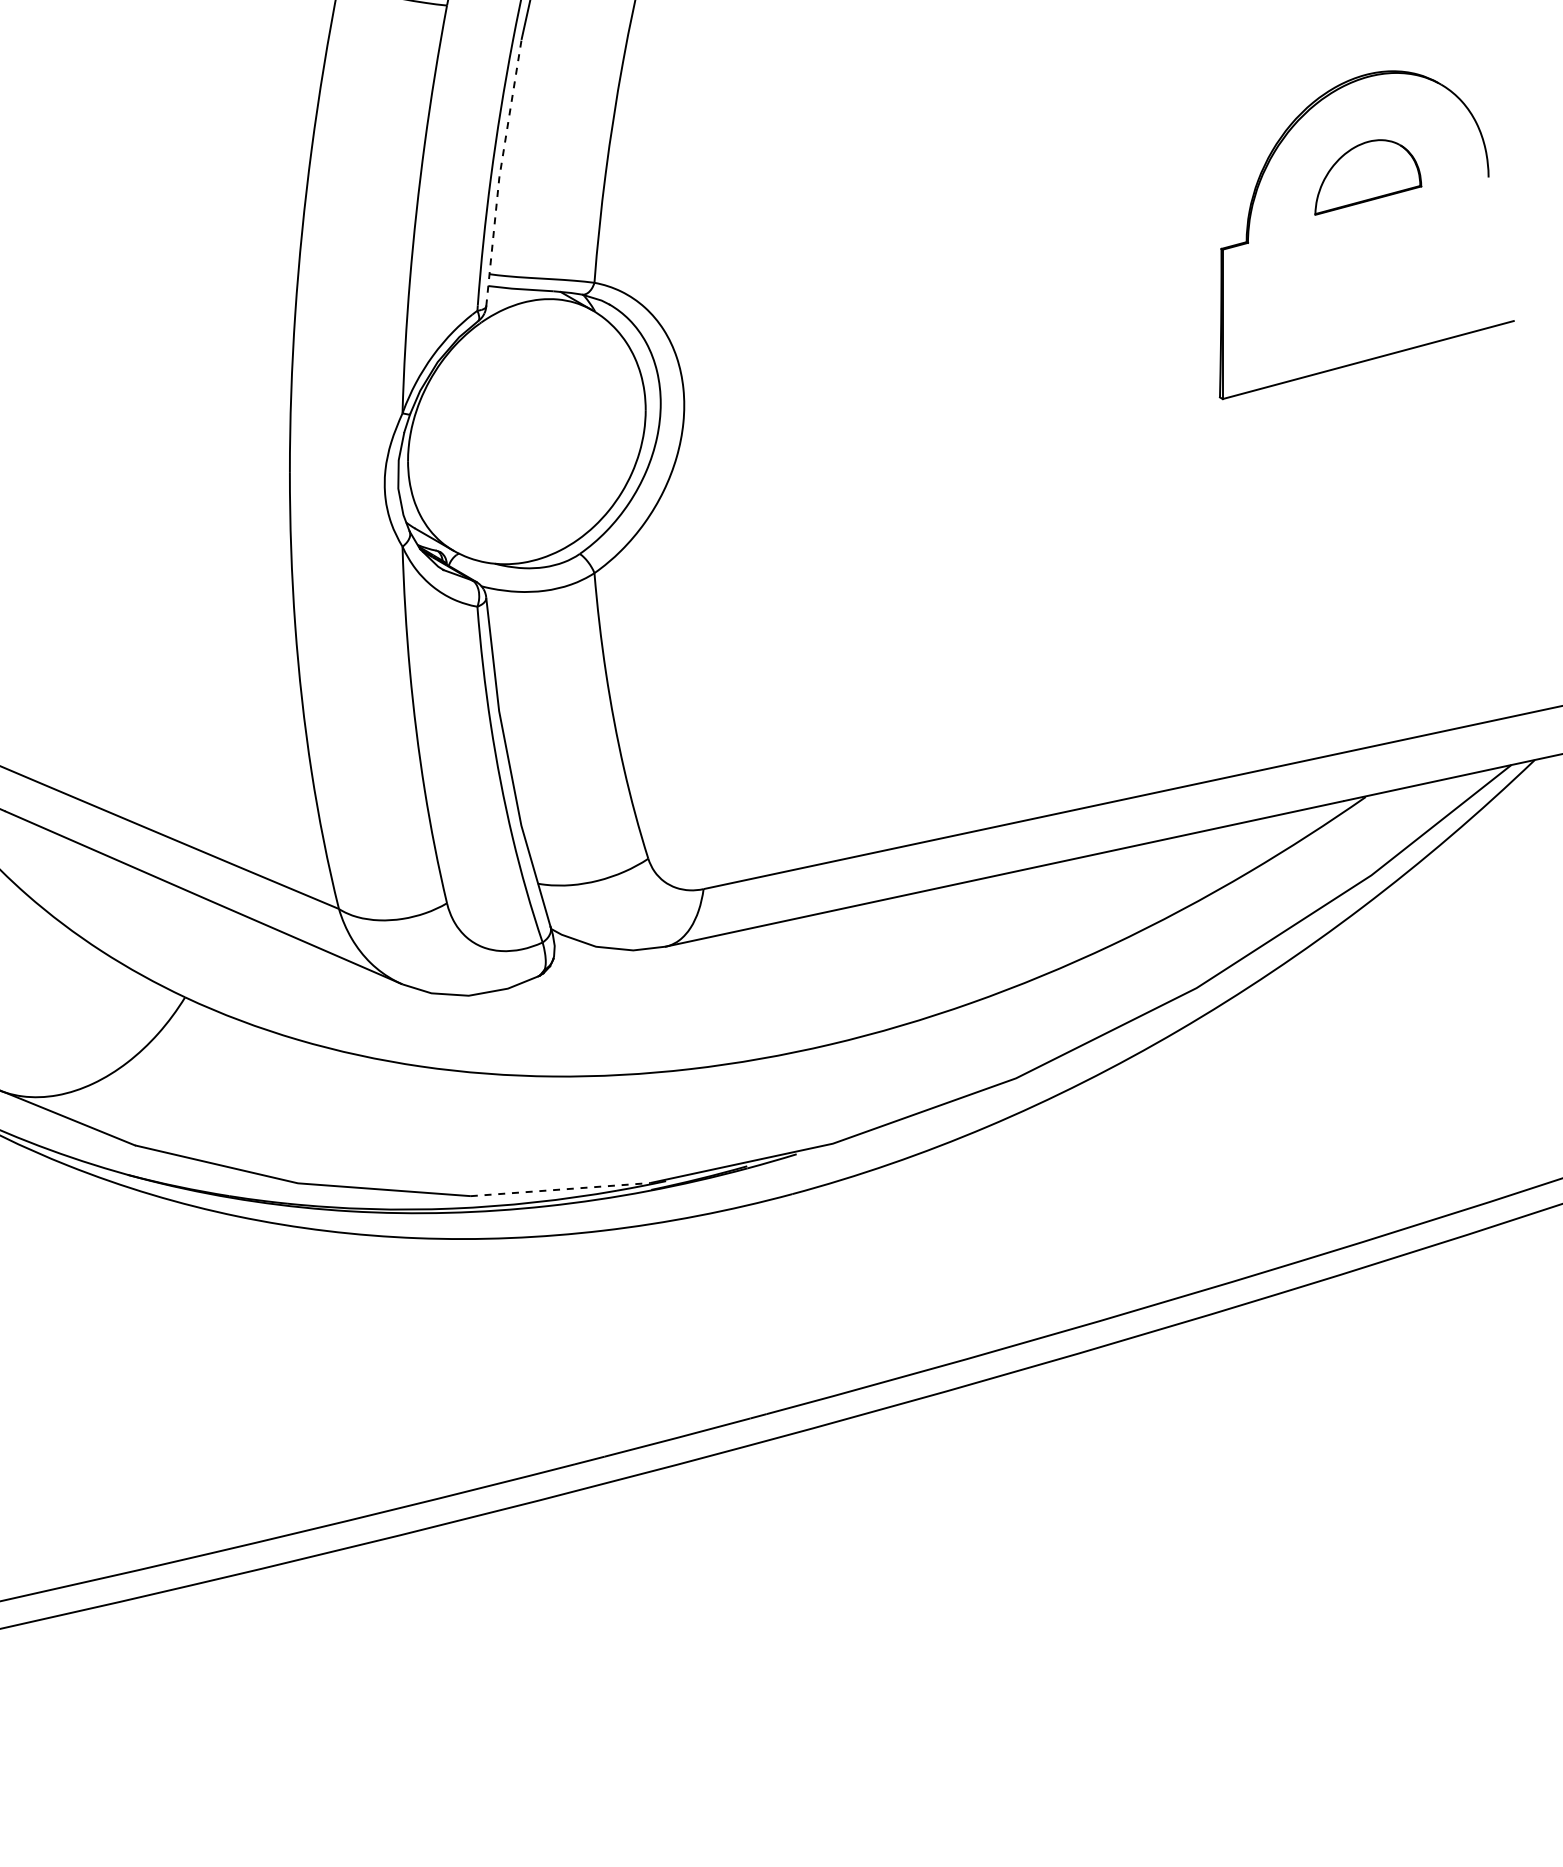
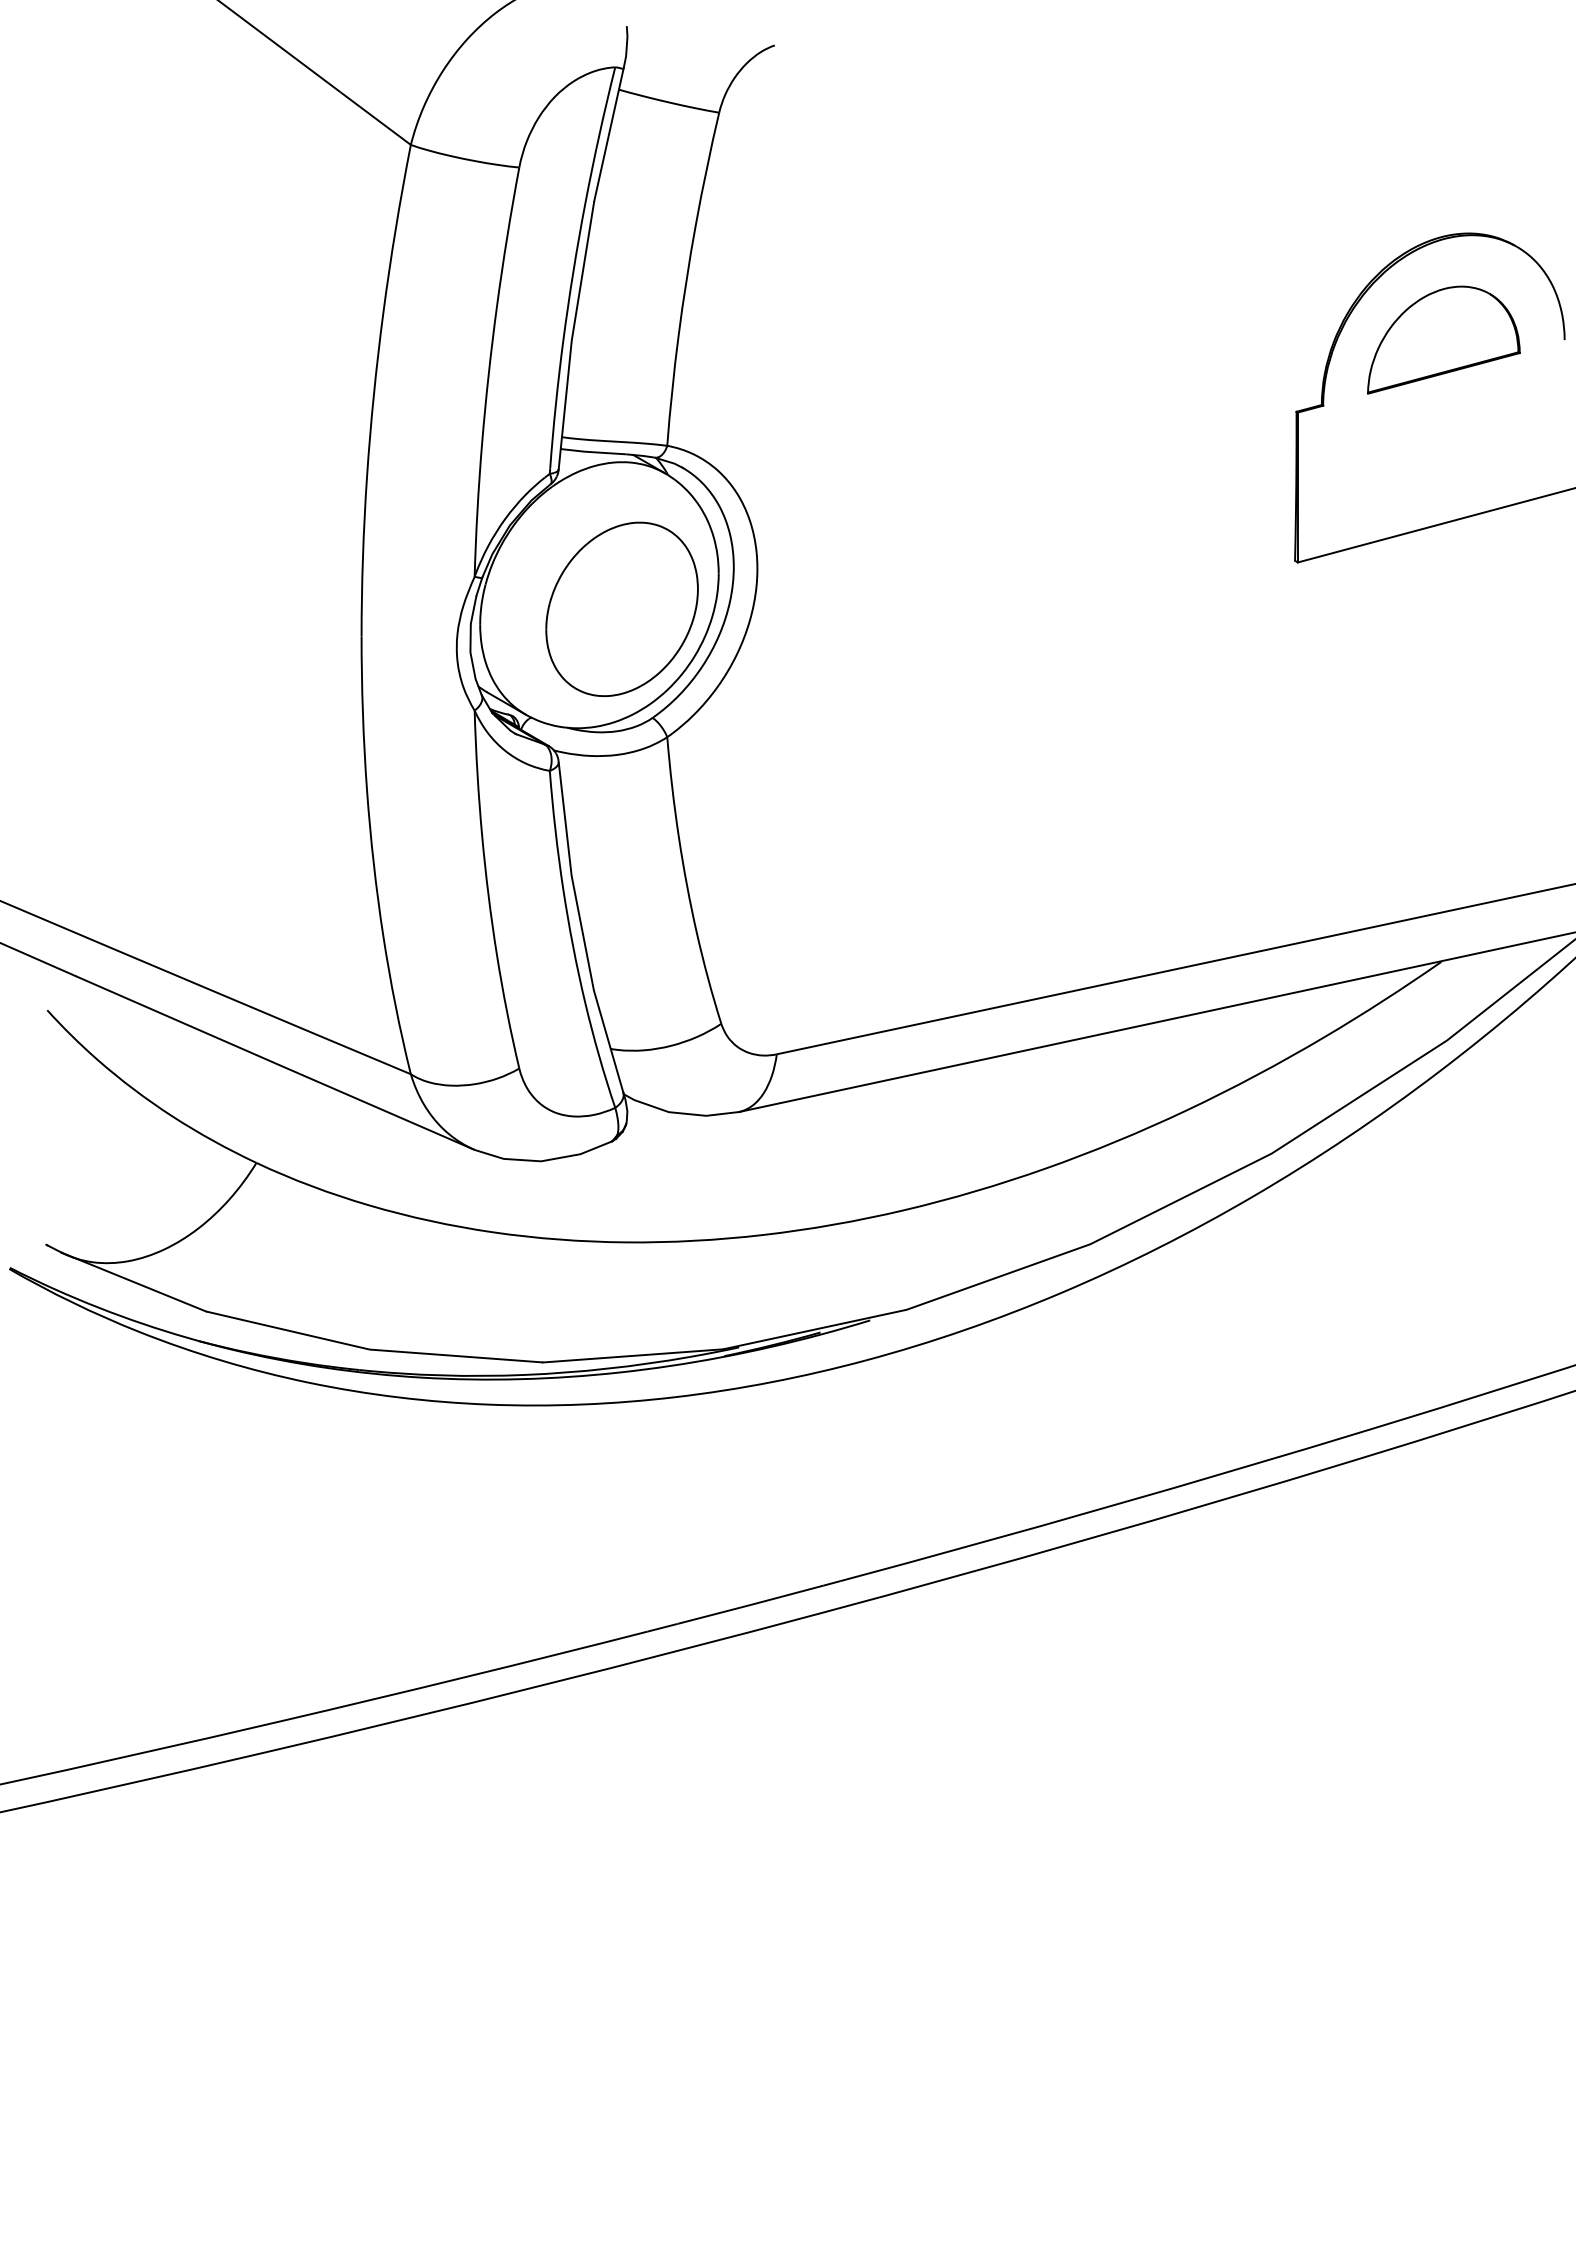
line: (500, 171) -> (572, 334), dashed -> solid
part: (1367, 176) -> (1443, 339), size x1.43
part: (548, 445) -> (621, 609), added
line: (560, 1189) -> (633, 1355), dashed -> solid

